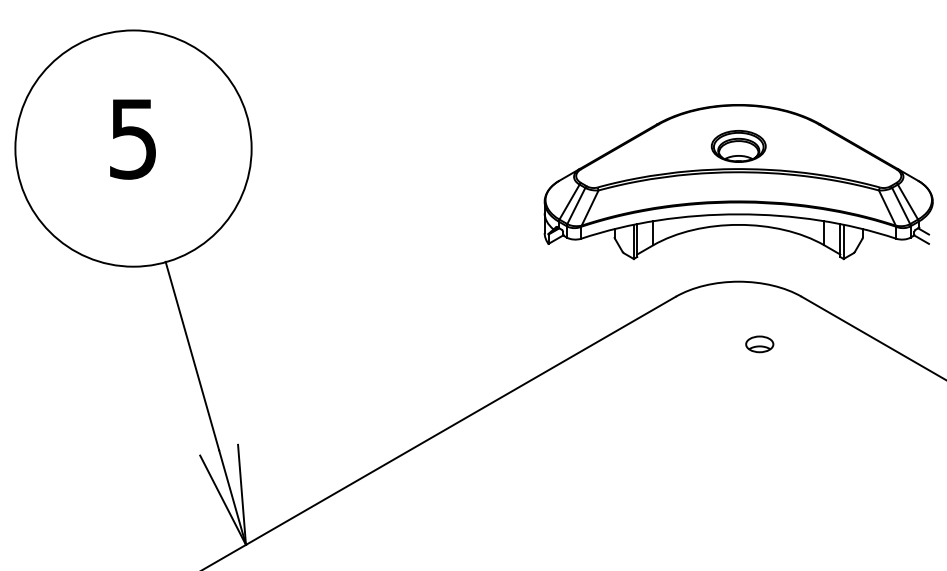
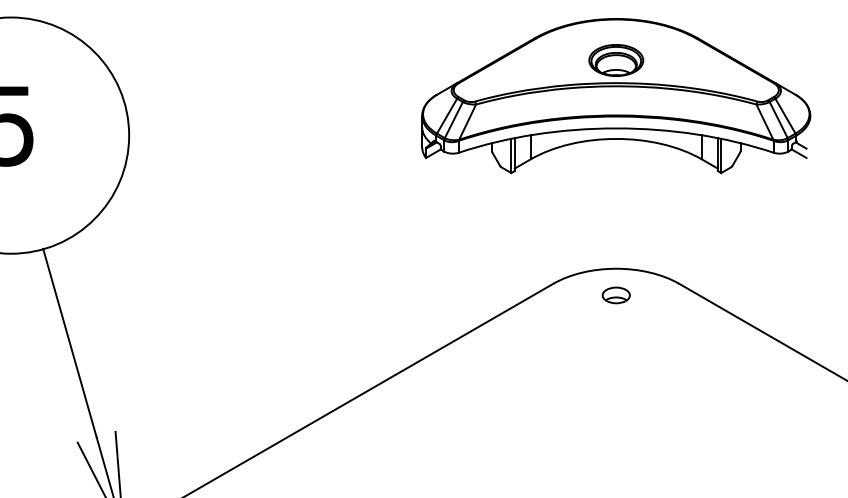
part: (738, 182) -> (616, 96), moved
part: (759, 344) -> (616, 295), moved

